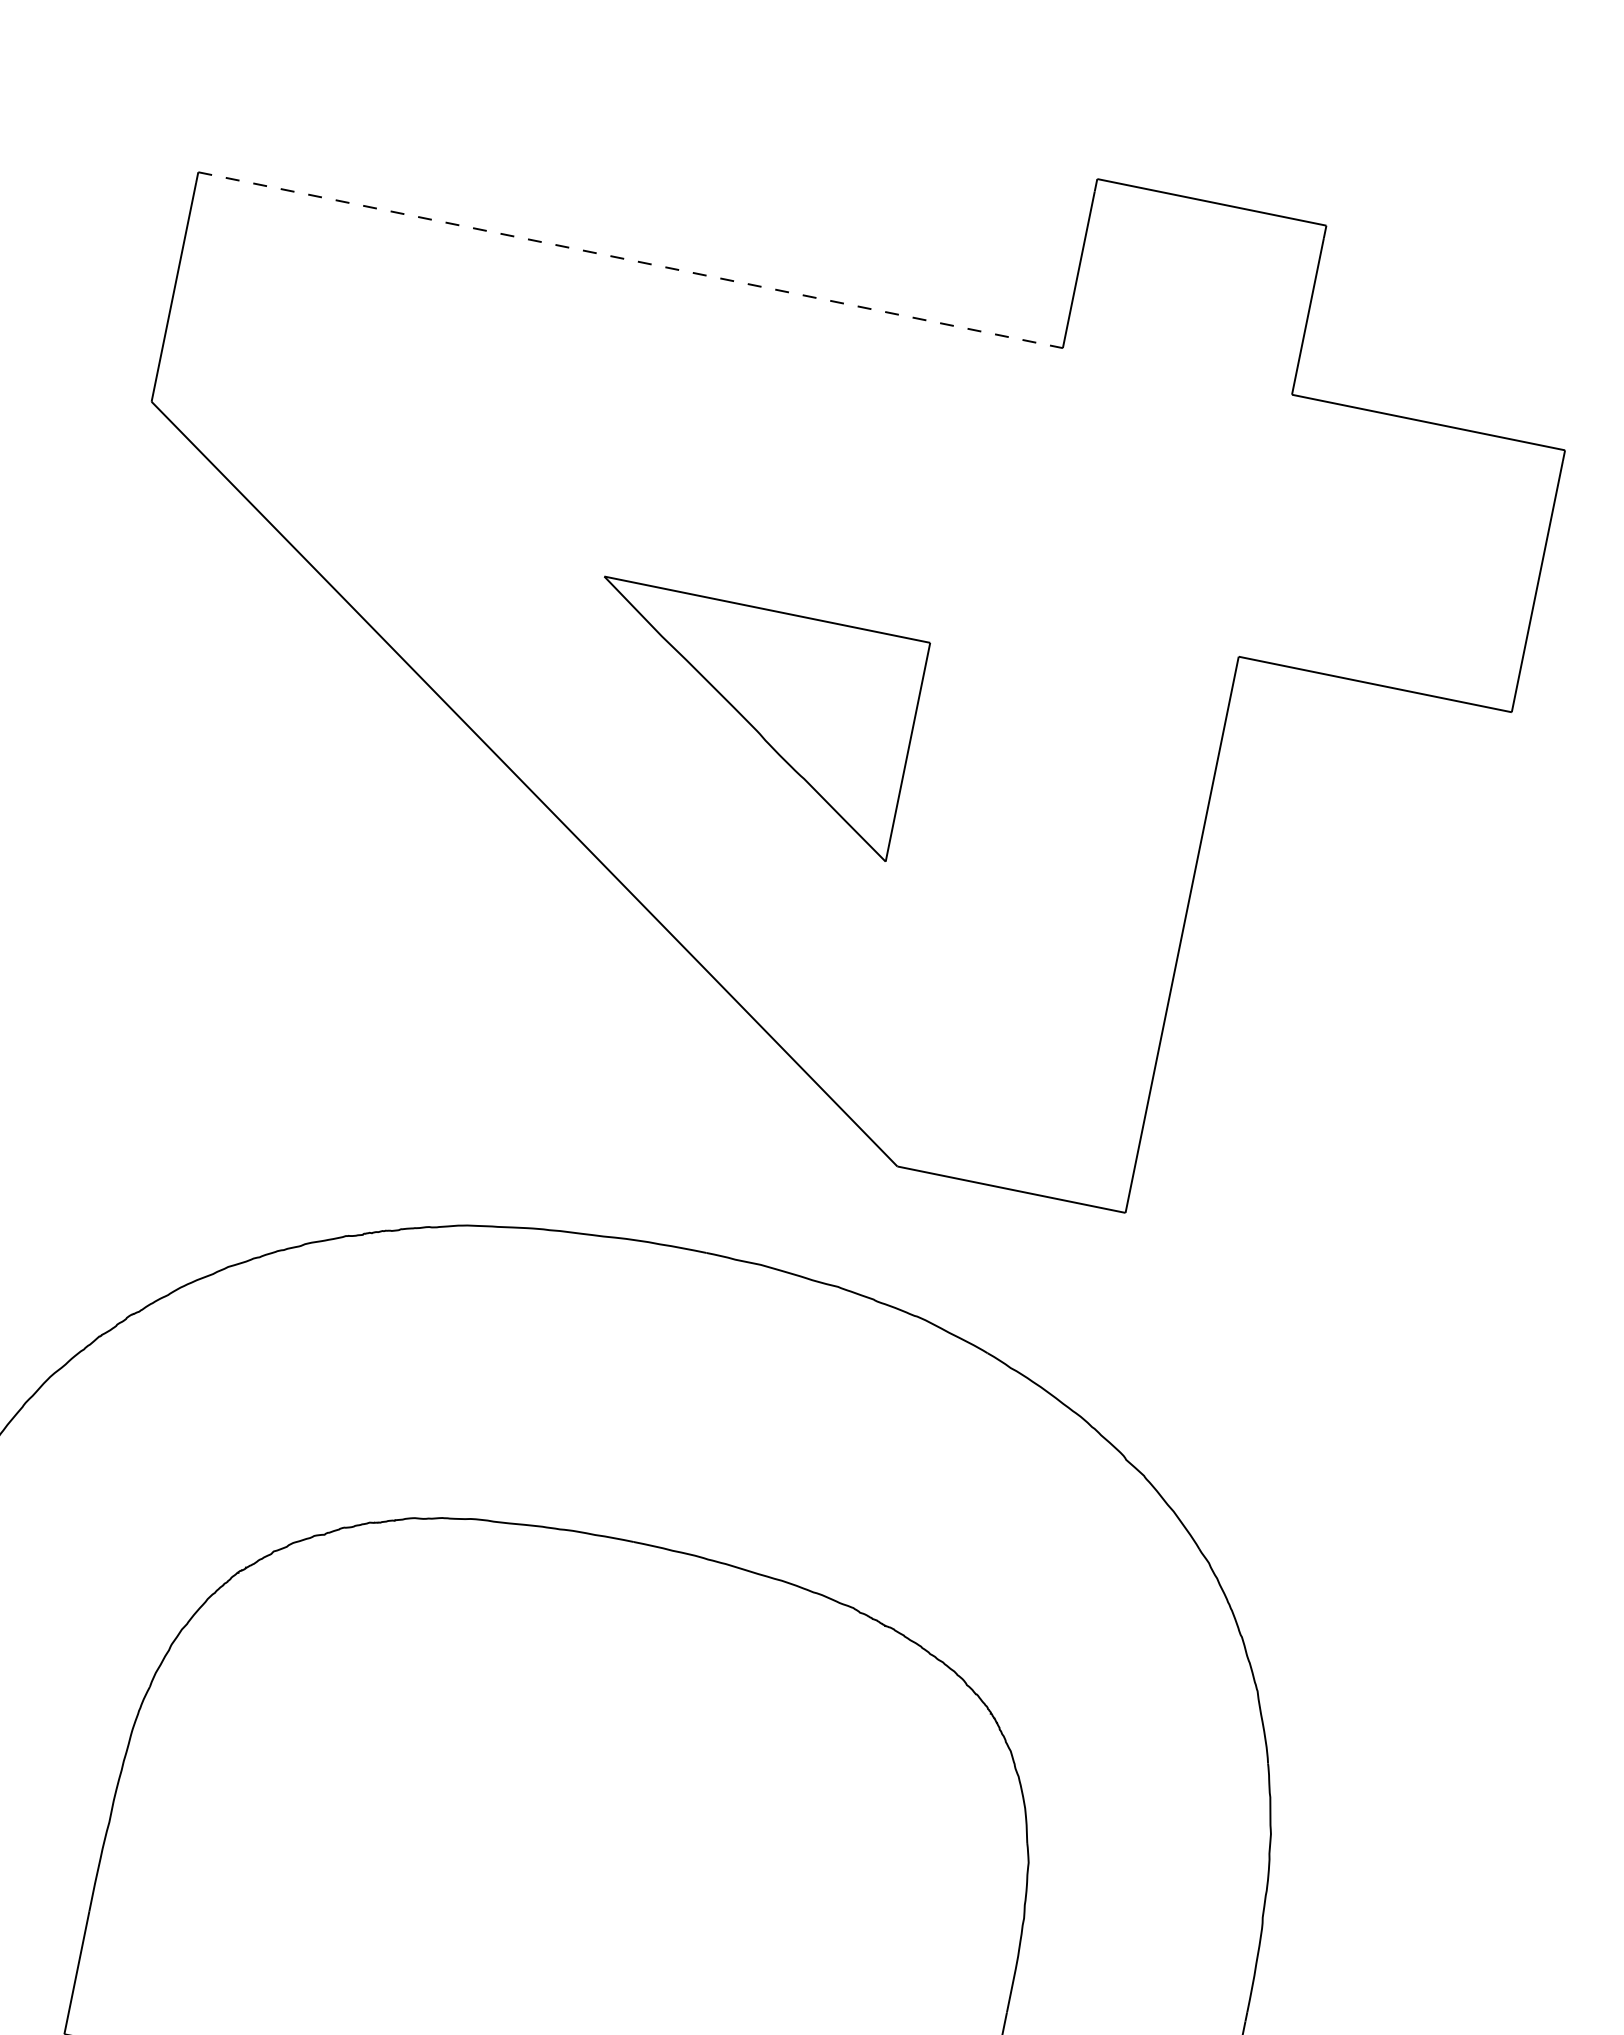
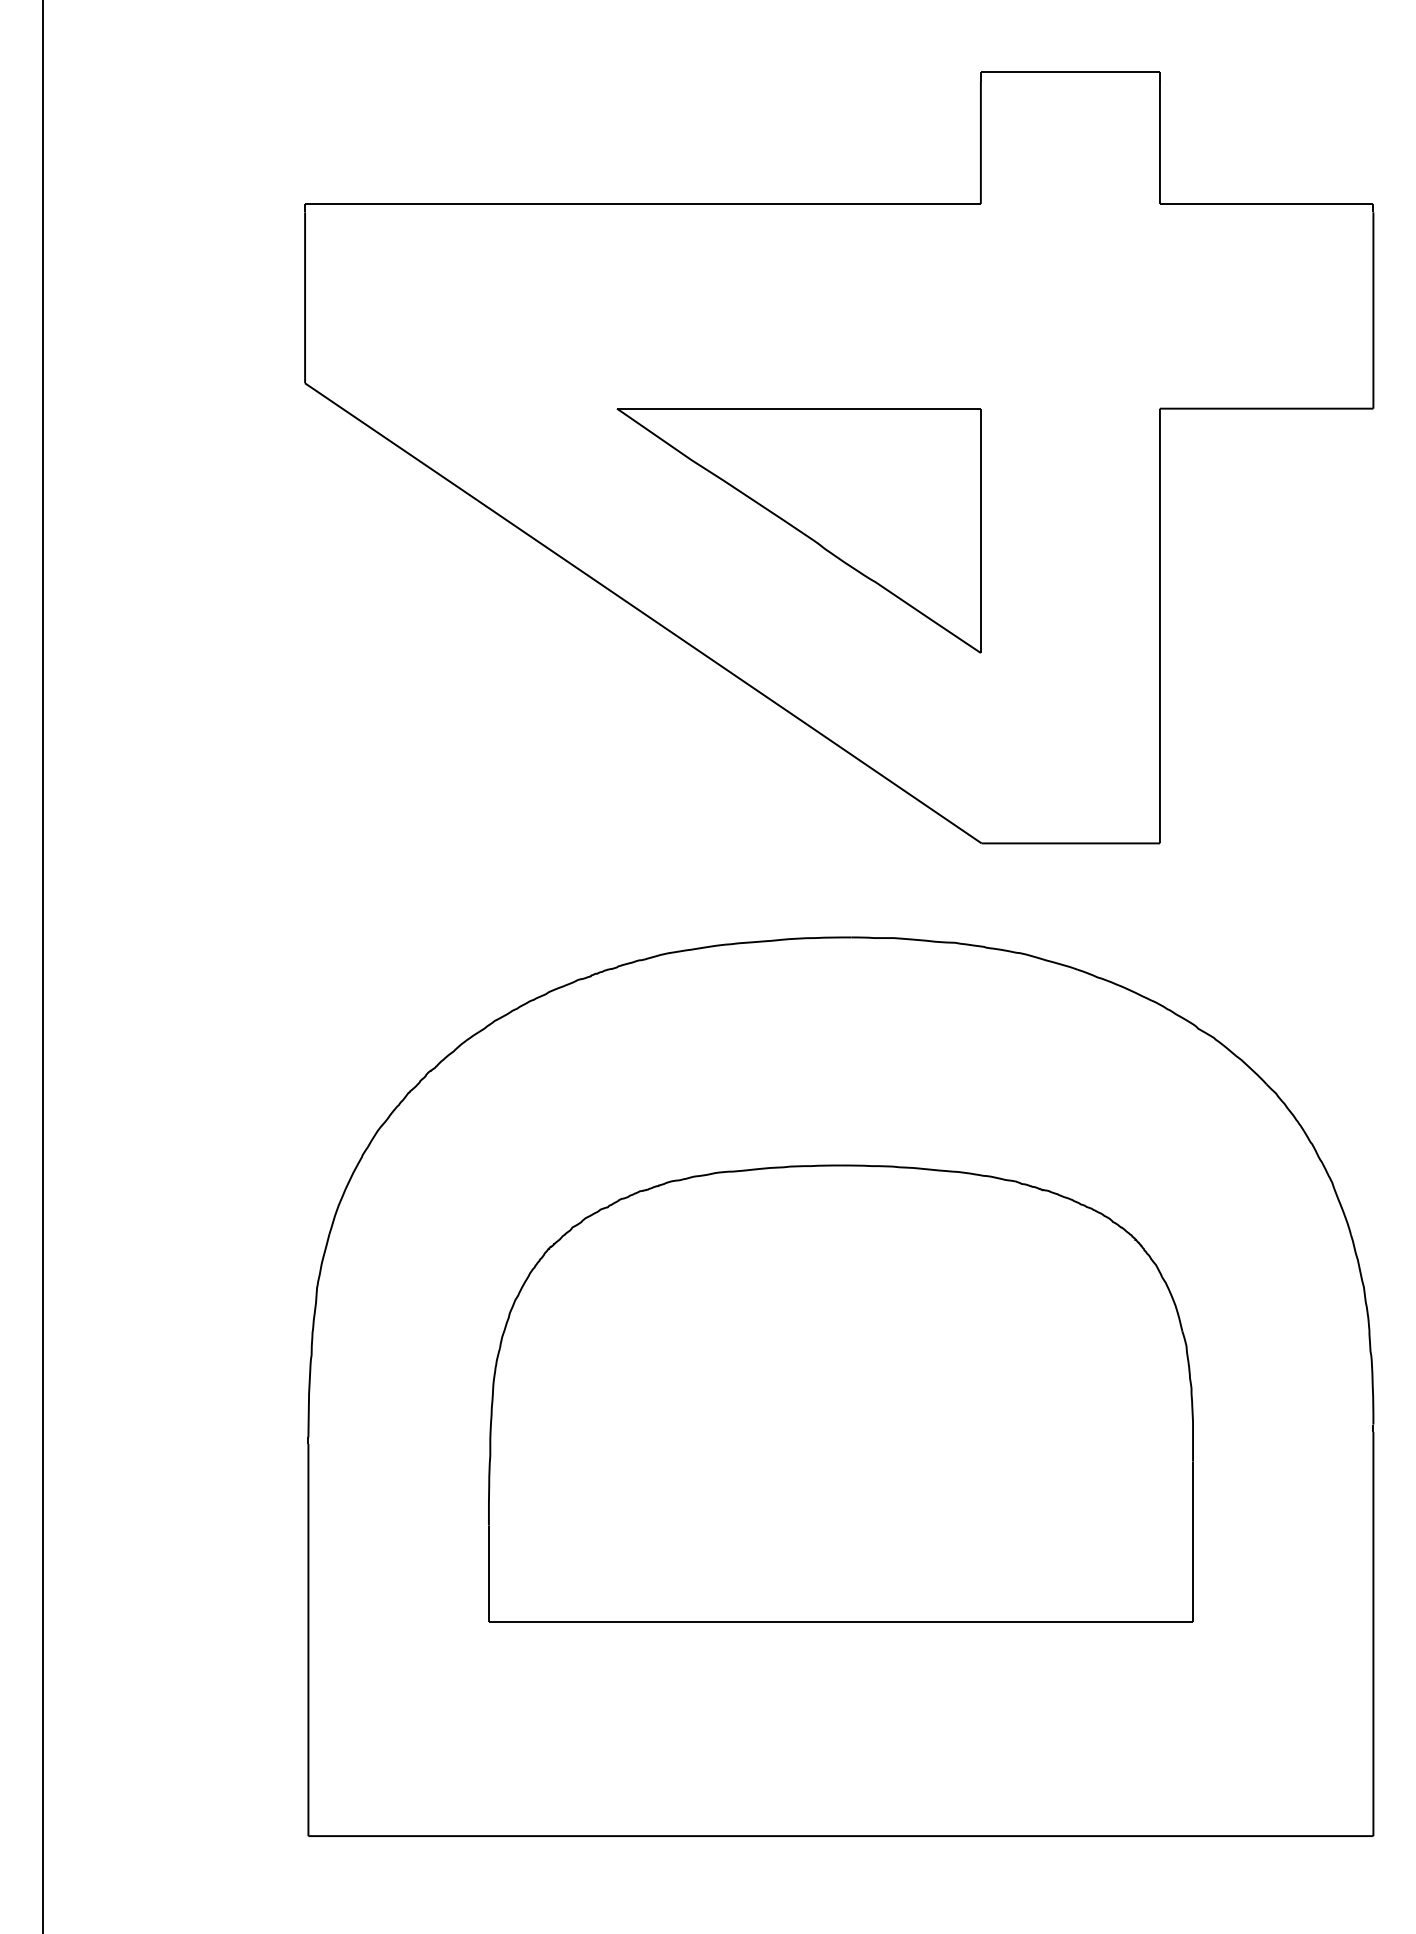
line: (630, 259) -> (642, 203), dashed -> solid
part: (744, 718) -> (798, 530), size x1.43

